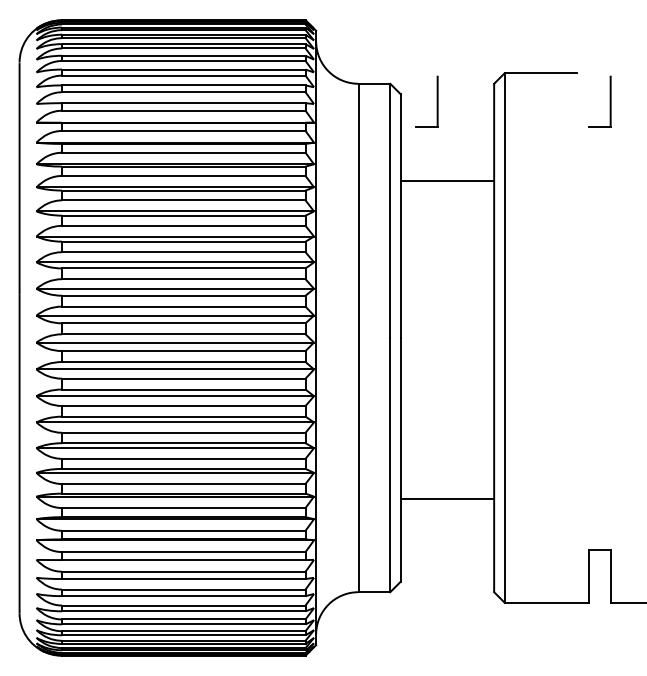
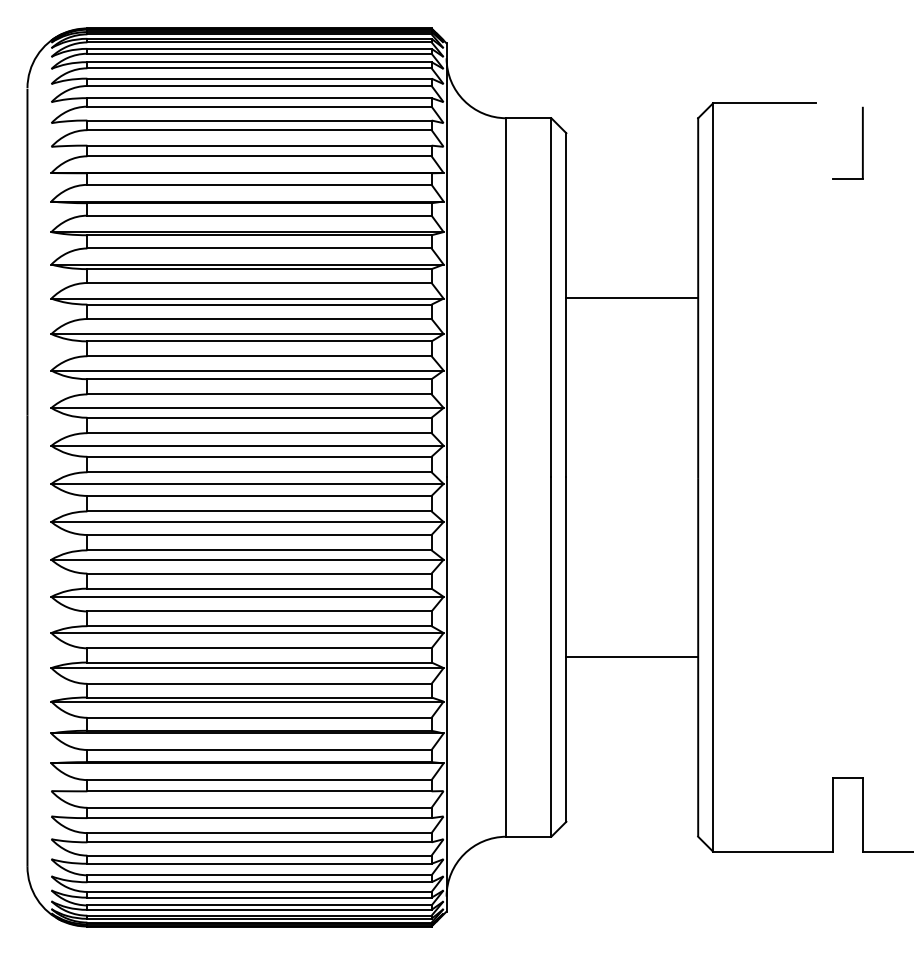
part: (436, 101) -> (616, 143), removed
line: (447, 180) -> (632, 297), moved
line: (447, 499) -> (632, 657), moved

